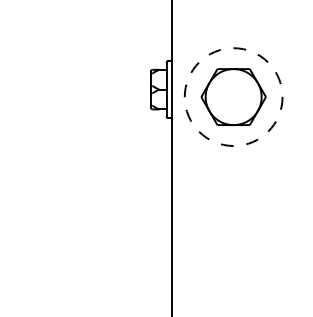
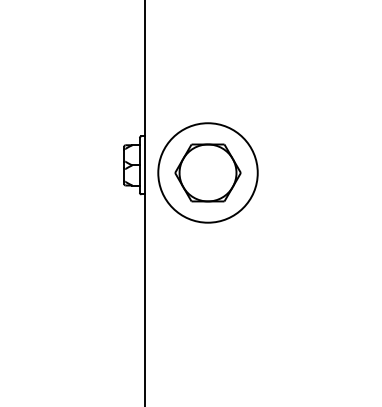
circle: (233, 96) -> (207, 172), dashed -> solid

